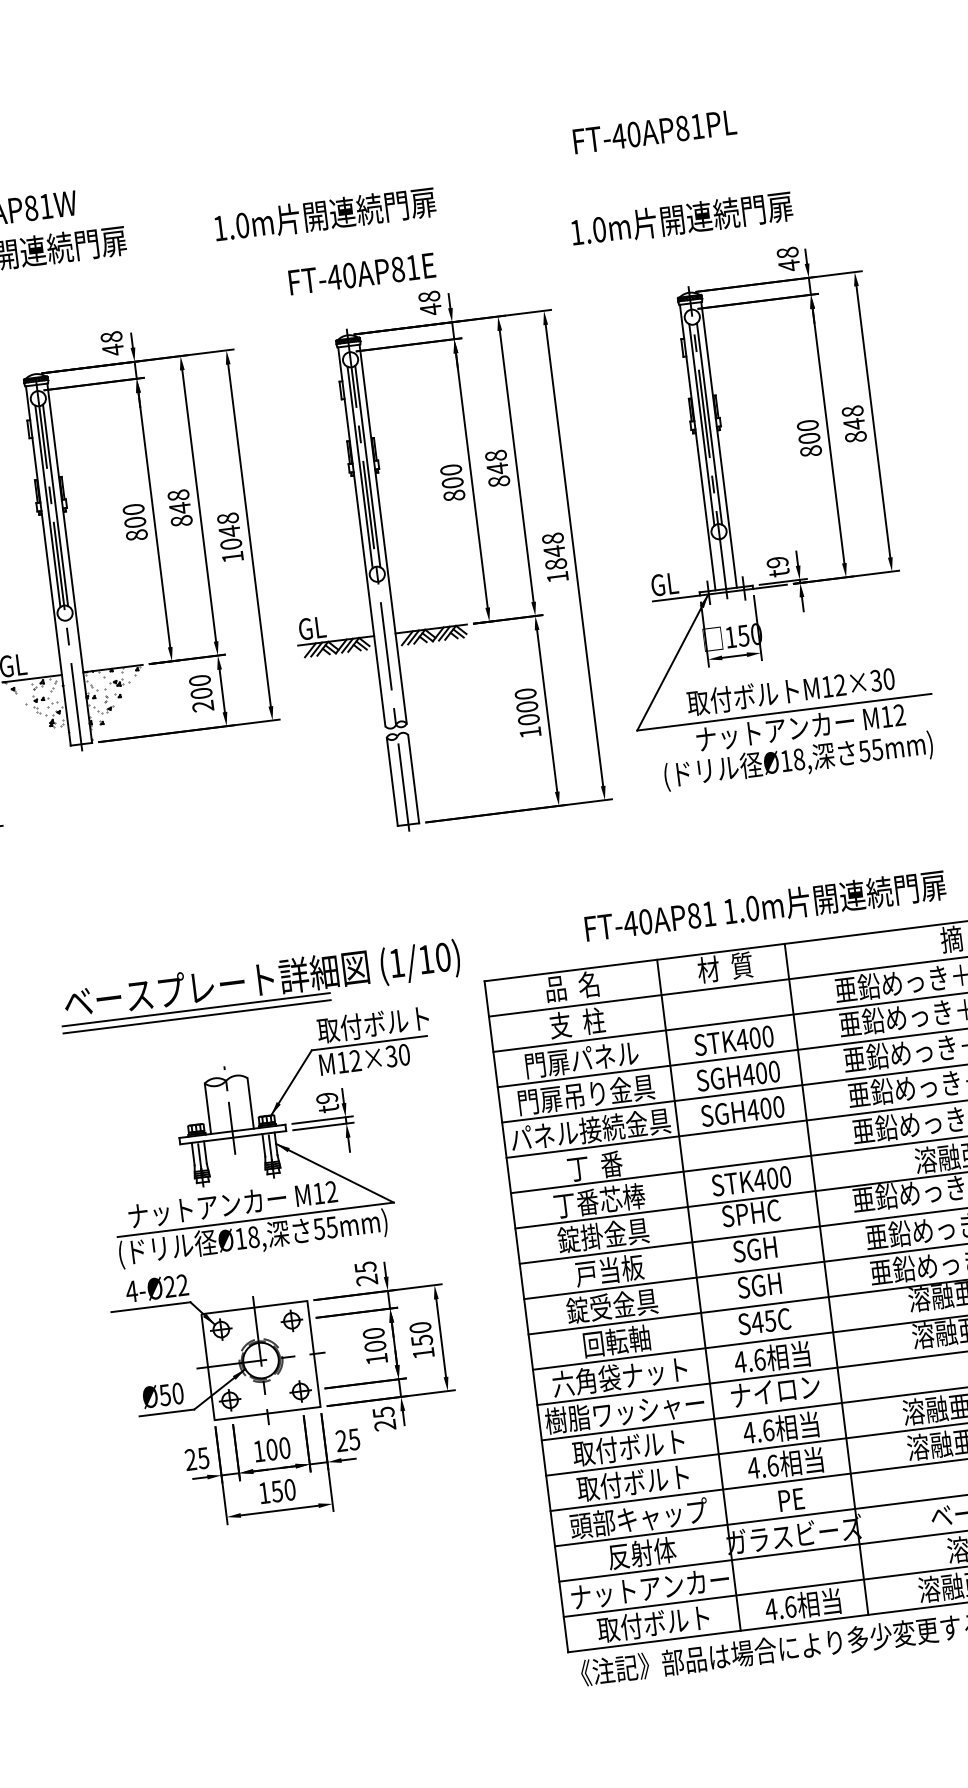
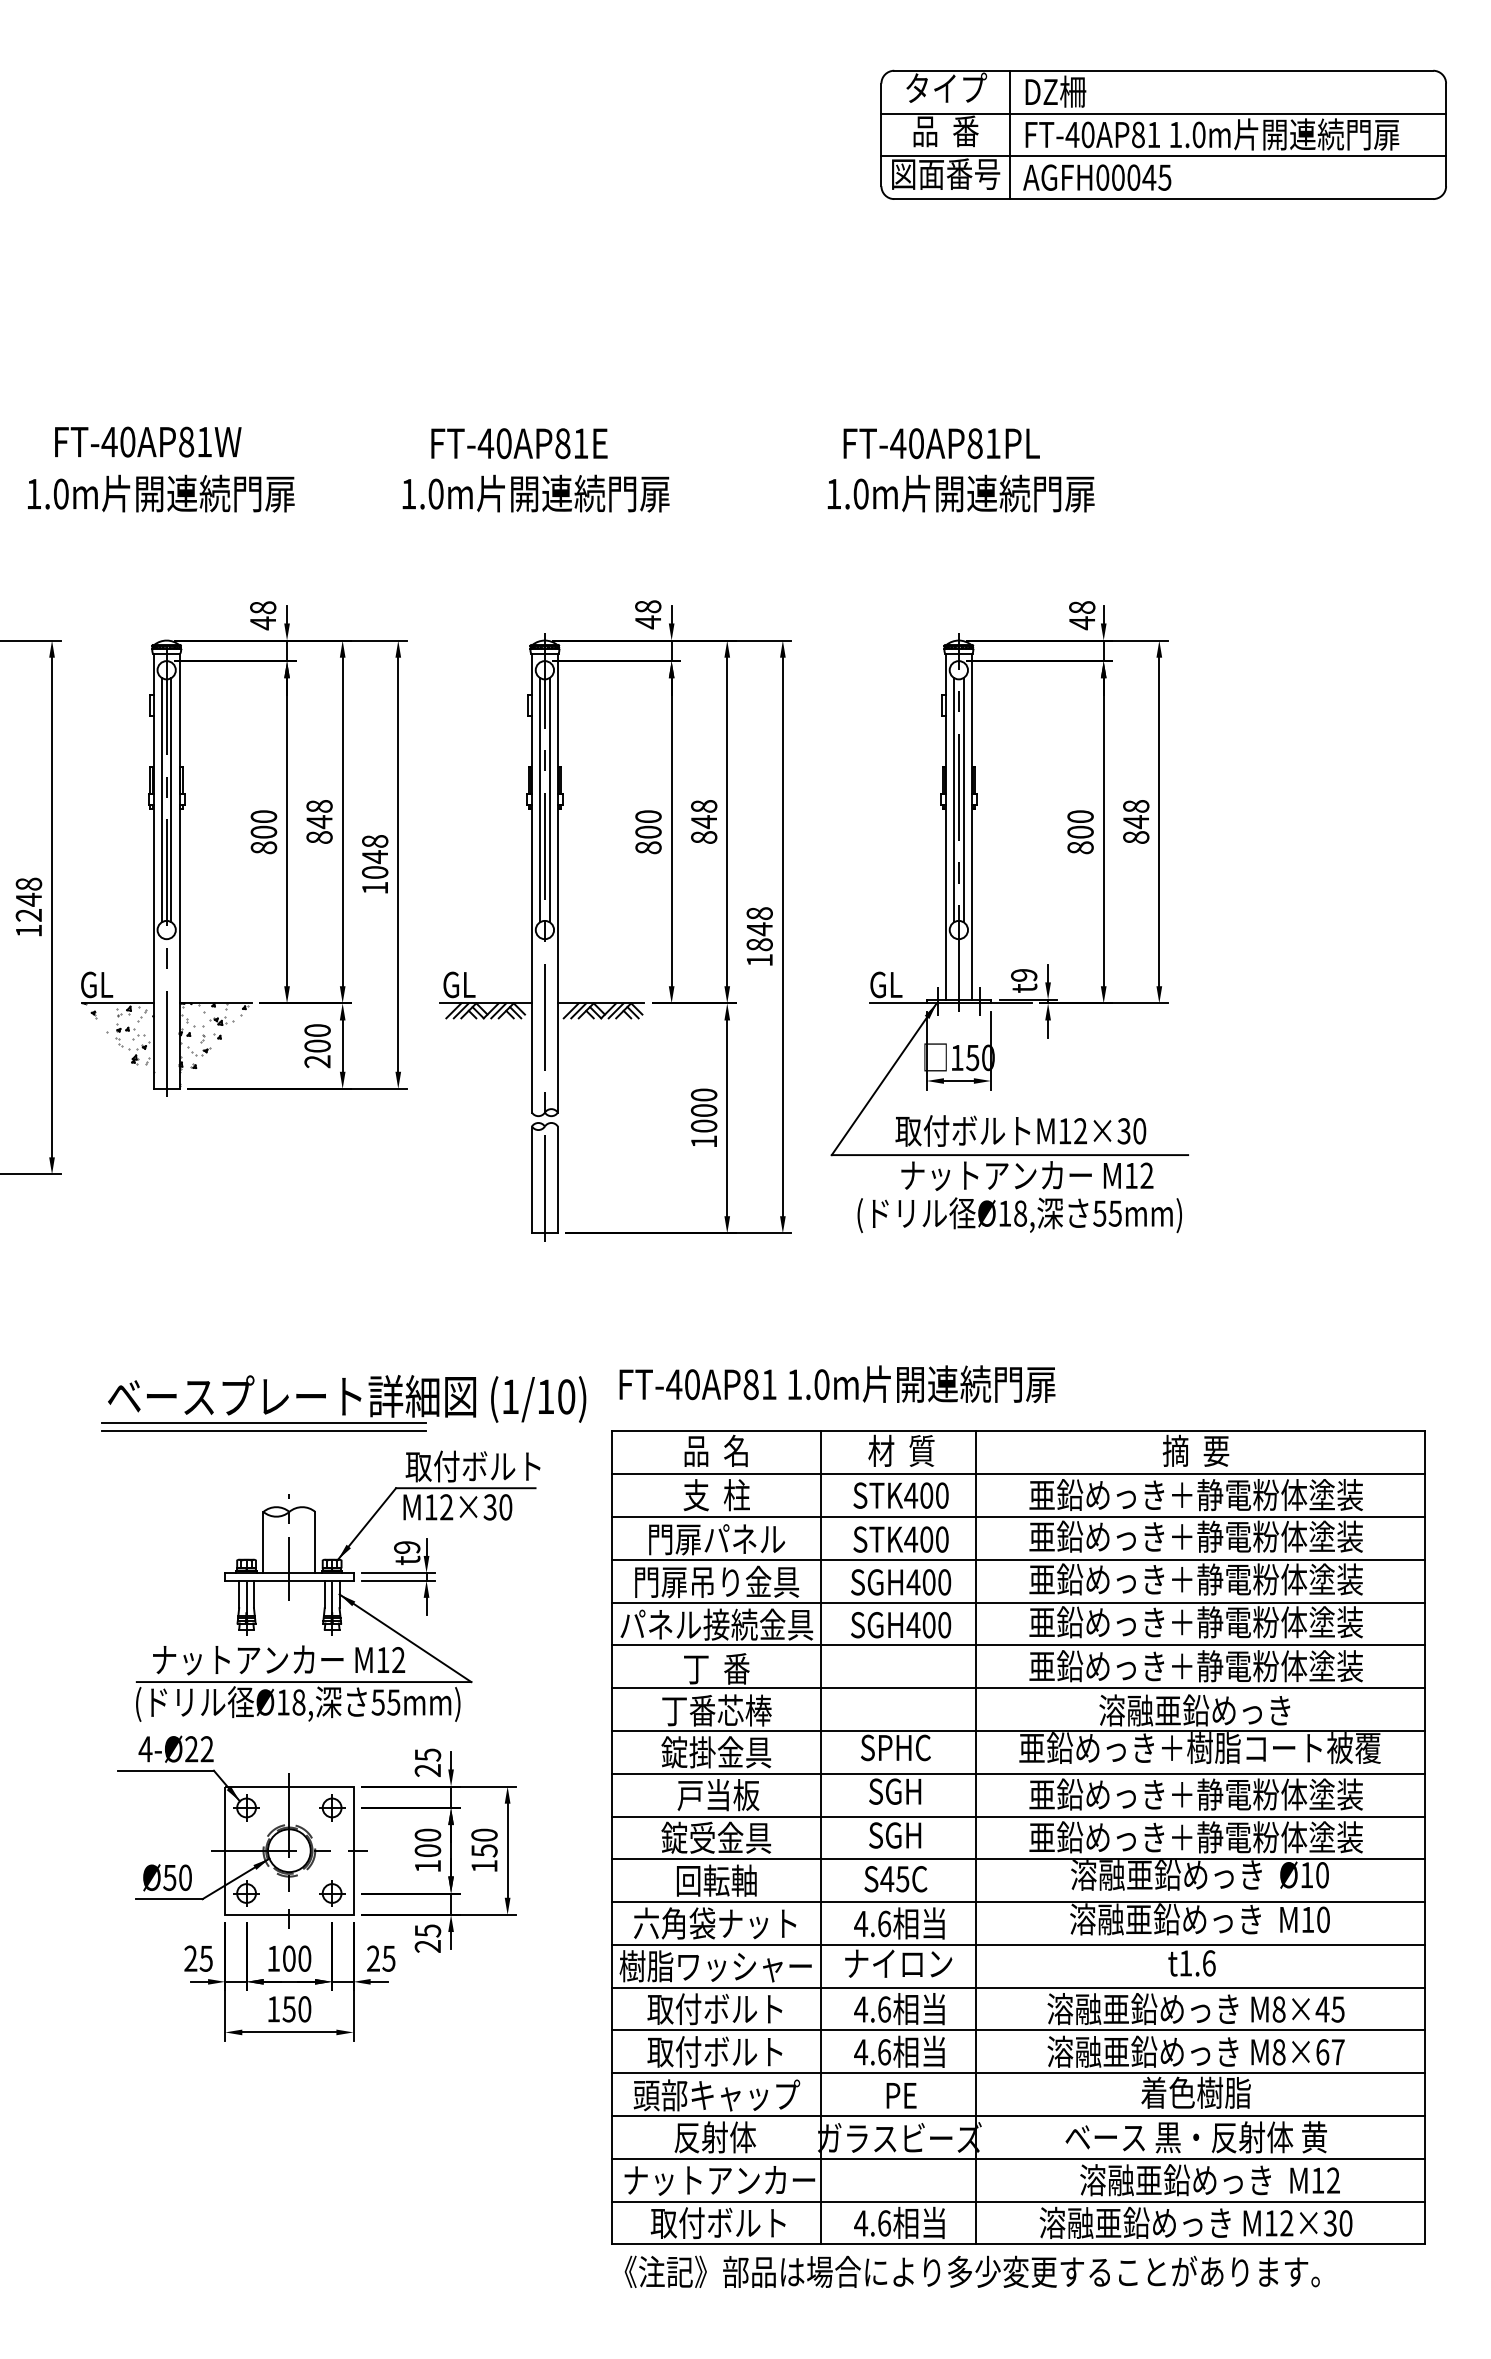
text: (681, 219) -> (960, 493), moved
text: (362, 273) -> (519, 443), moved
text: (765, 906) -> (837, 1383), moved
text: (750, 1181) -> (900, 1495), moved

